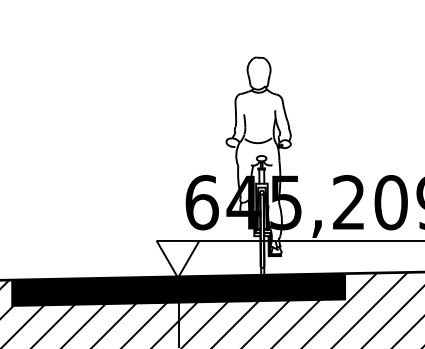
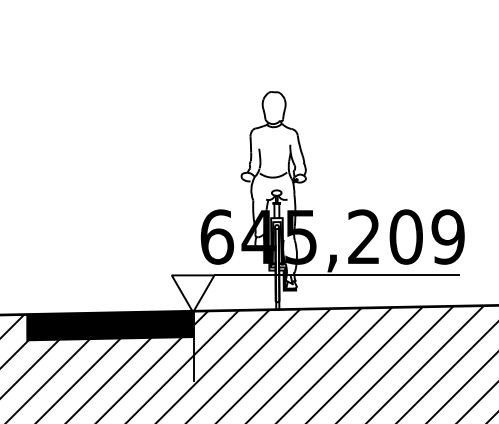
fill: (262, 289) -> (277, 323), removed

